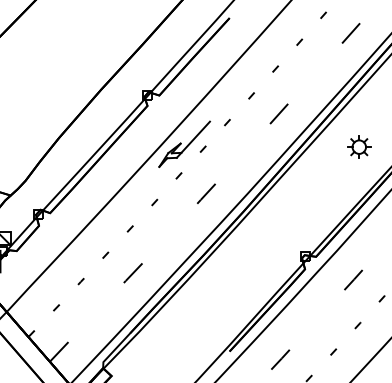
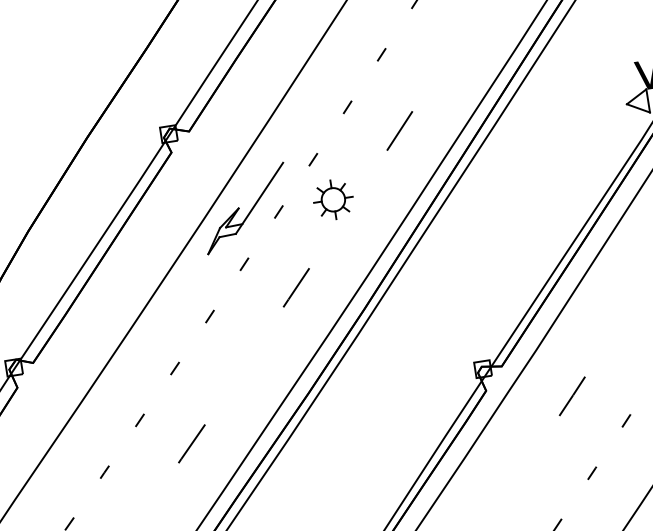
part: (359, 146) -> (333, 198), moved

